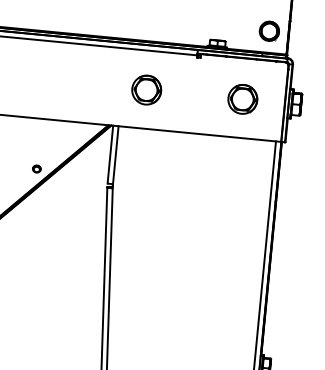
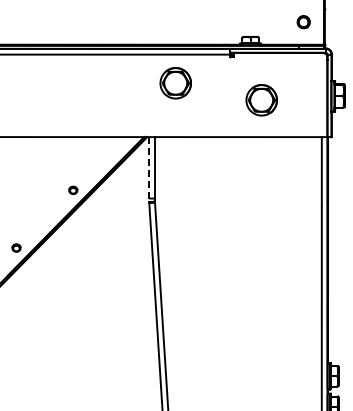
part: (269, 31) -> (303, 22), size x0.6
part: (146, 90) -> (175, 83), moved
part: (242, 99) -> (261, 100), moved
line: (110, 154) -> (149, 167), solid -> dashed

